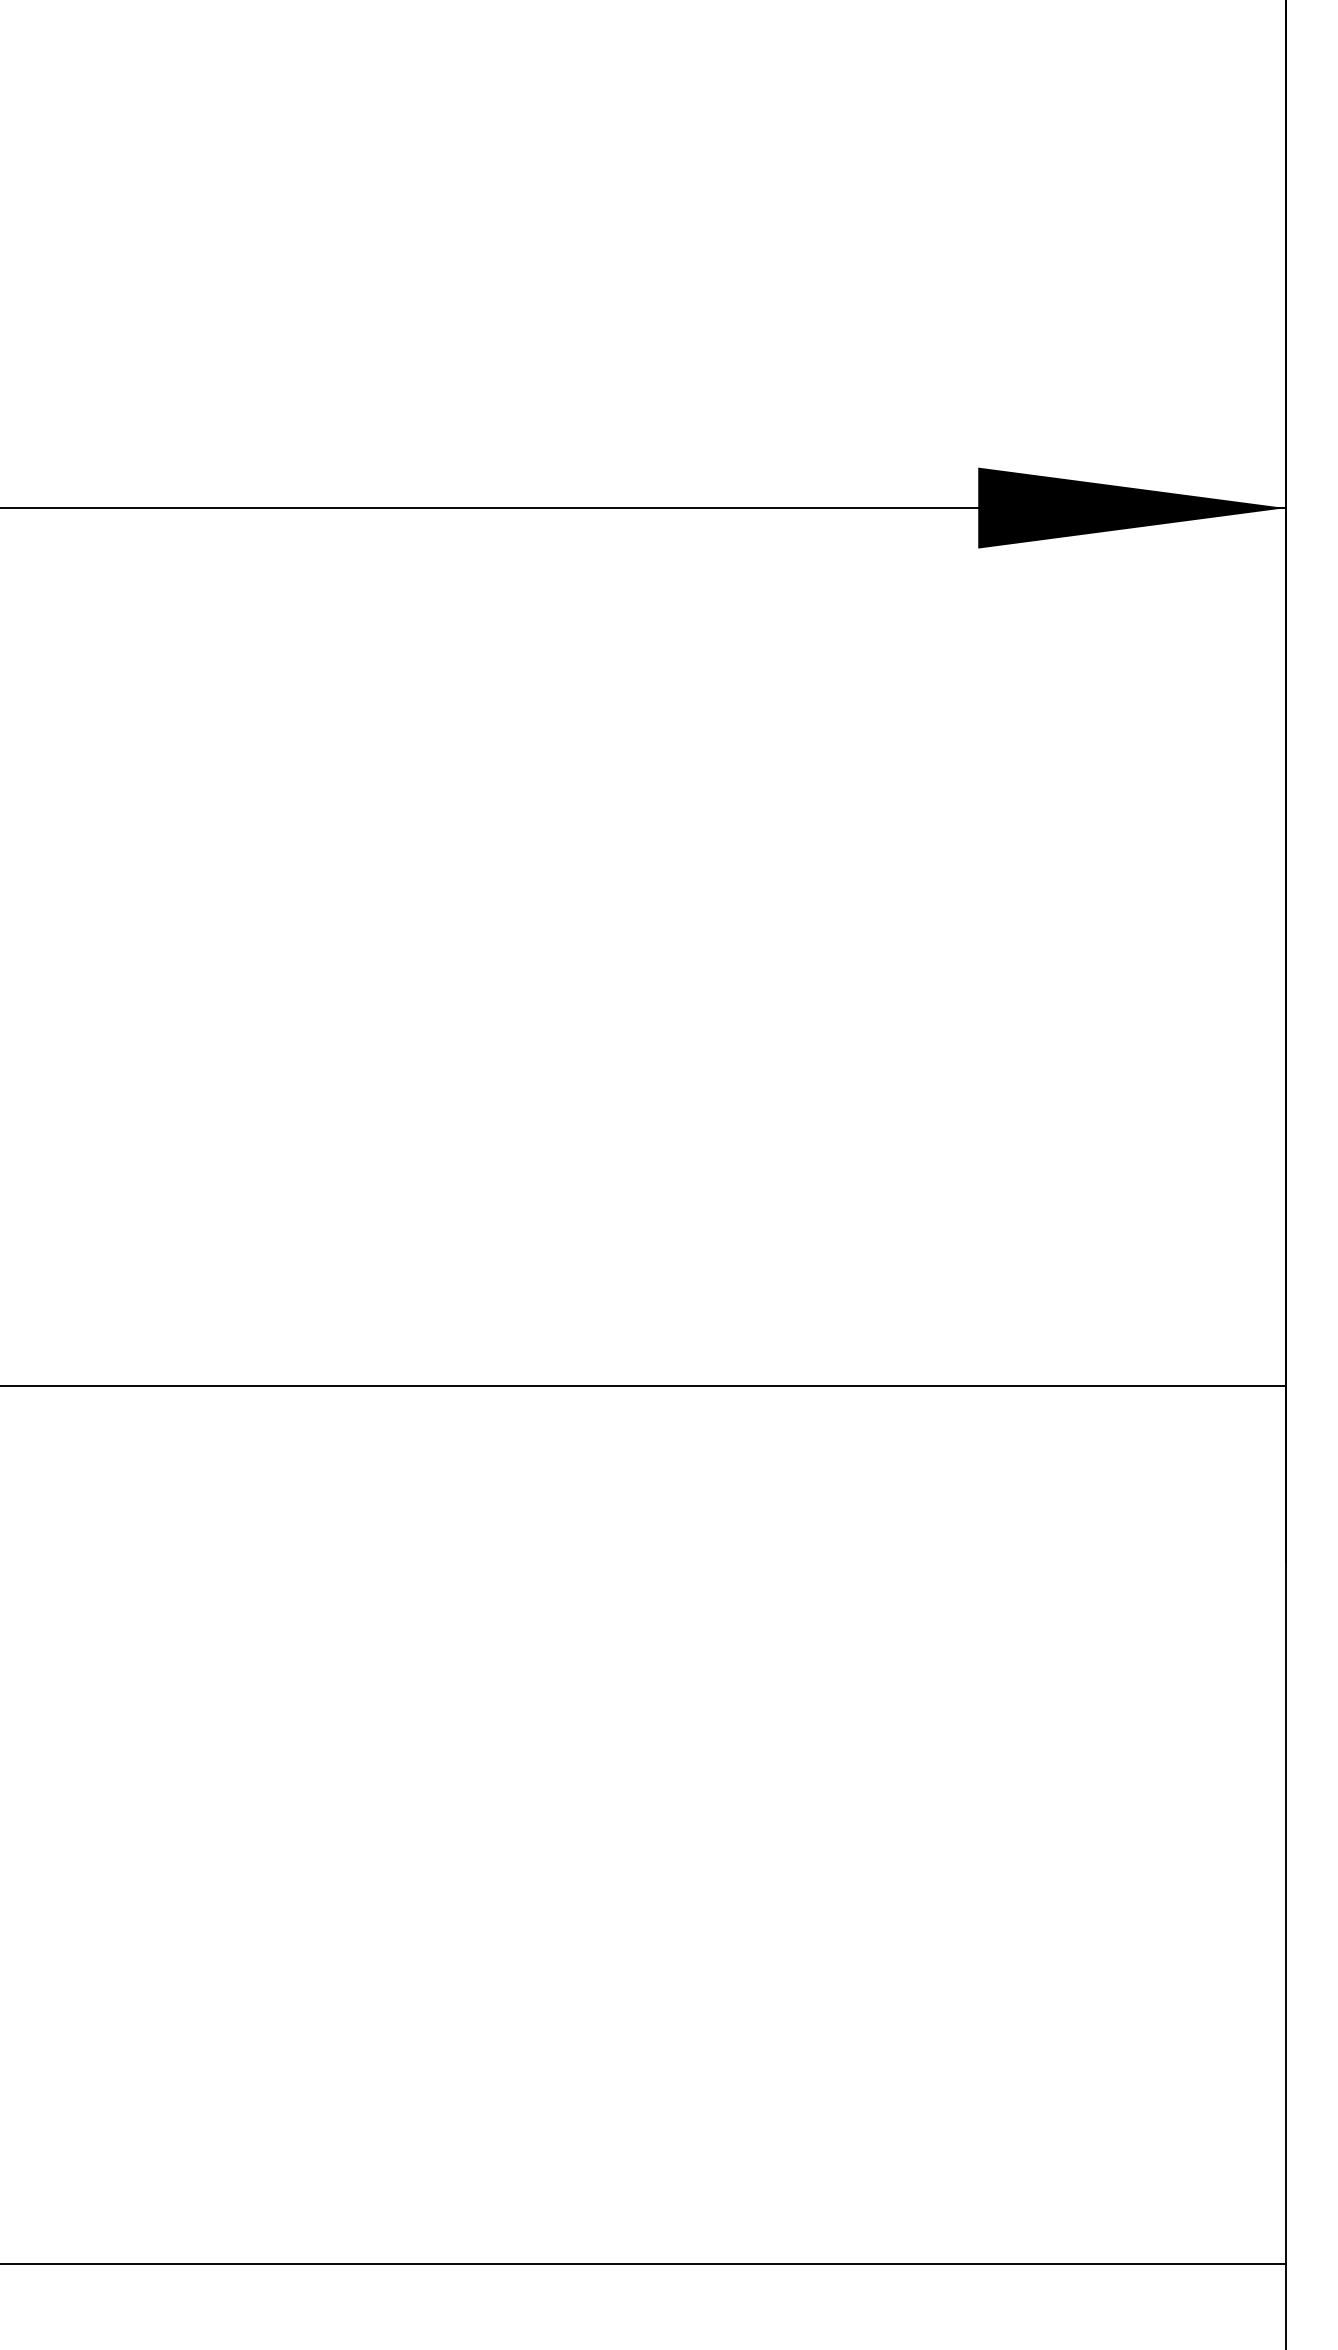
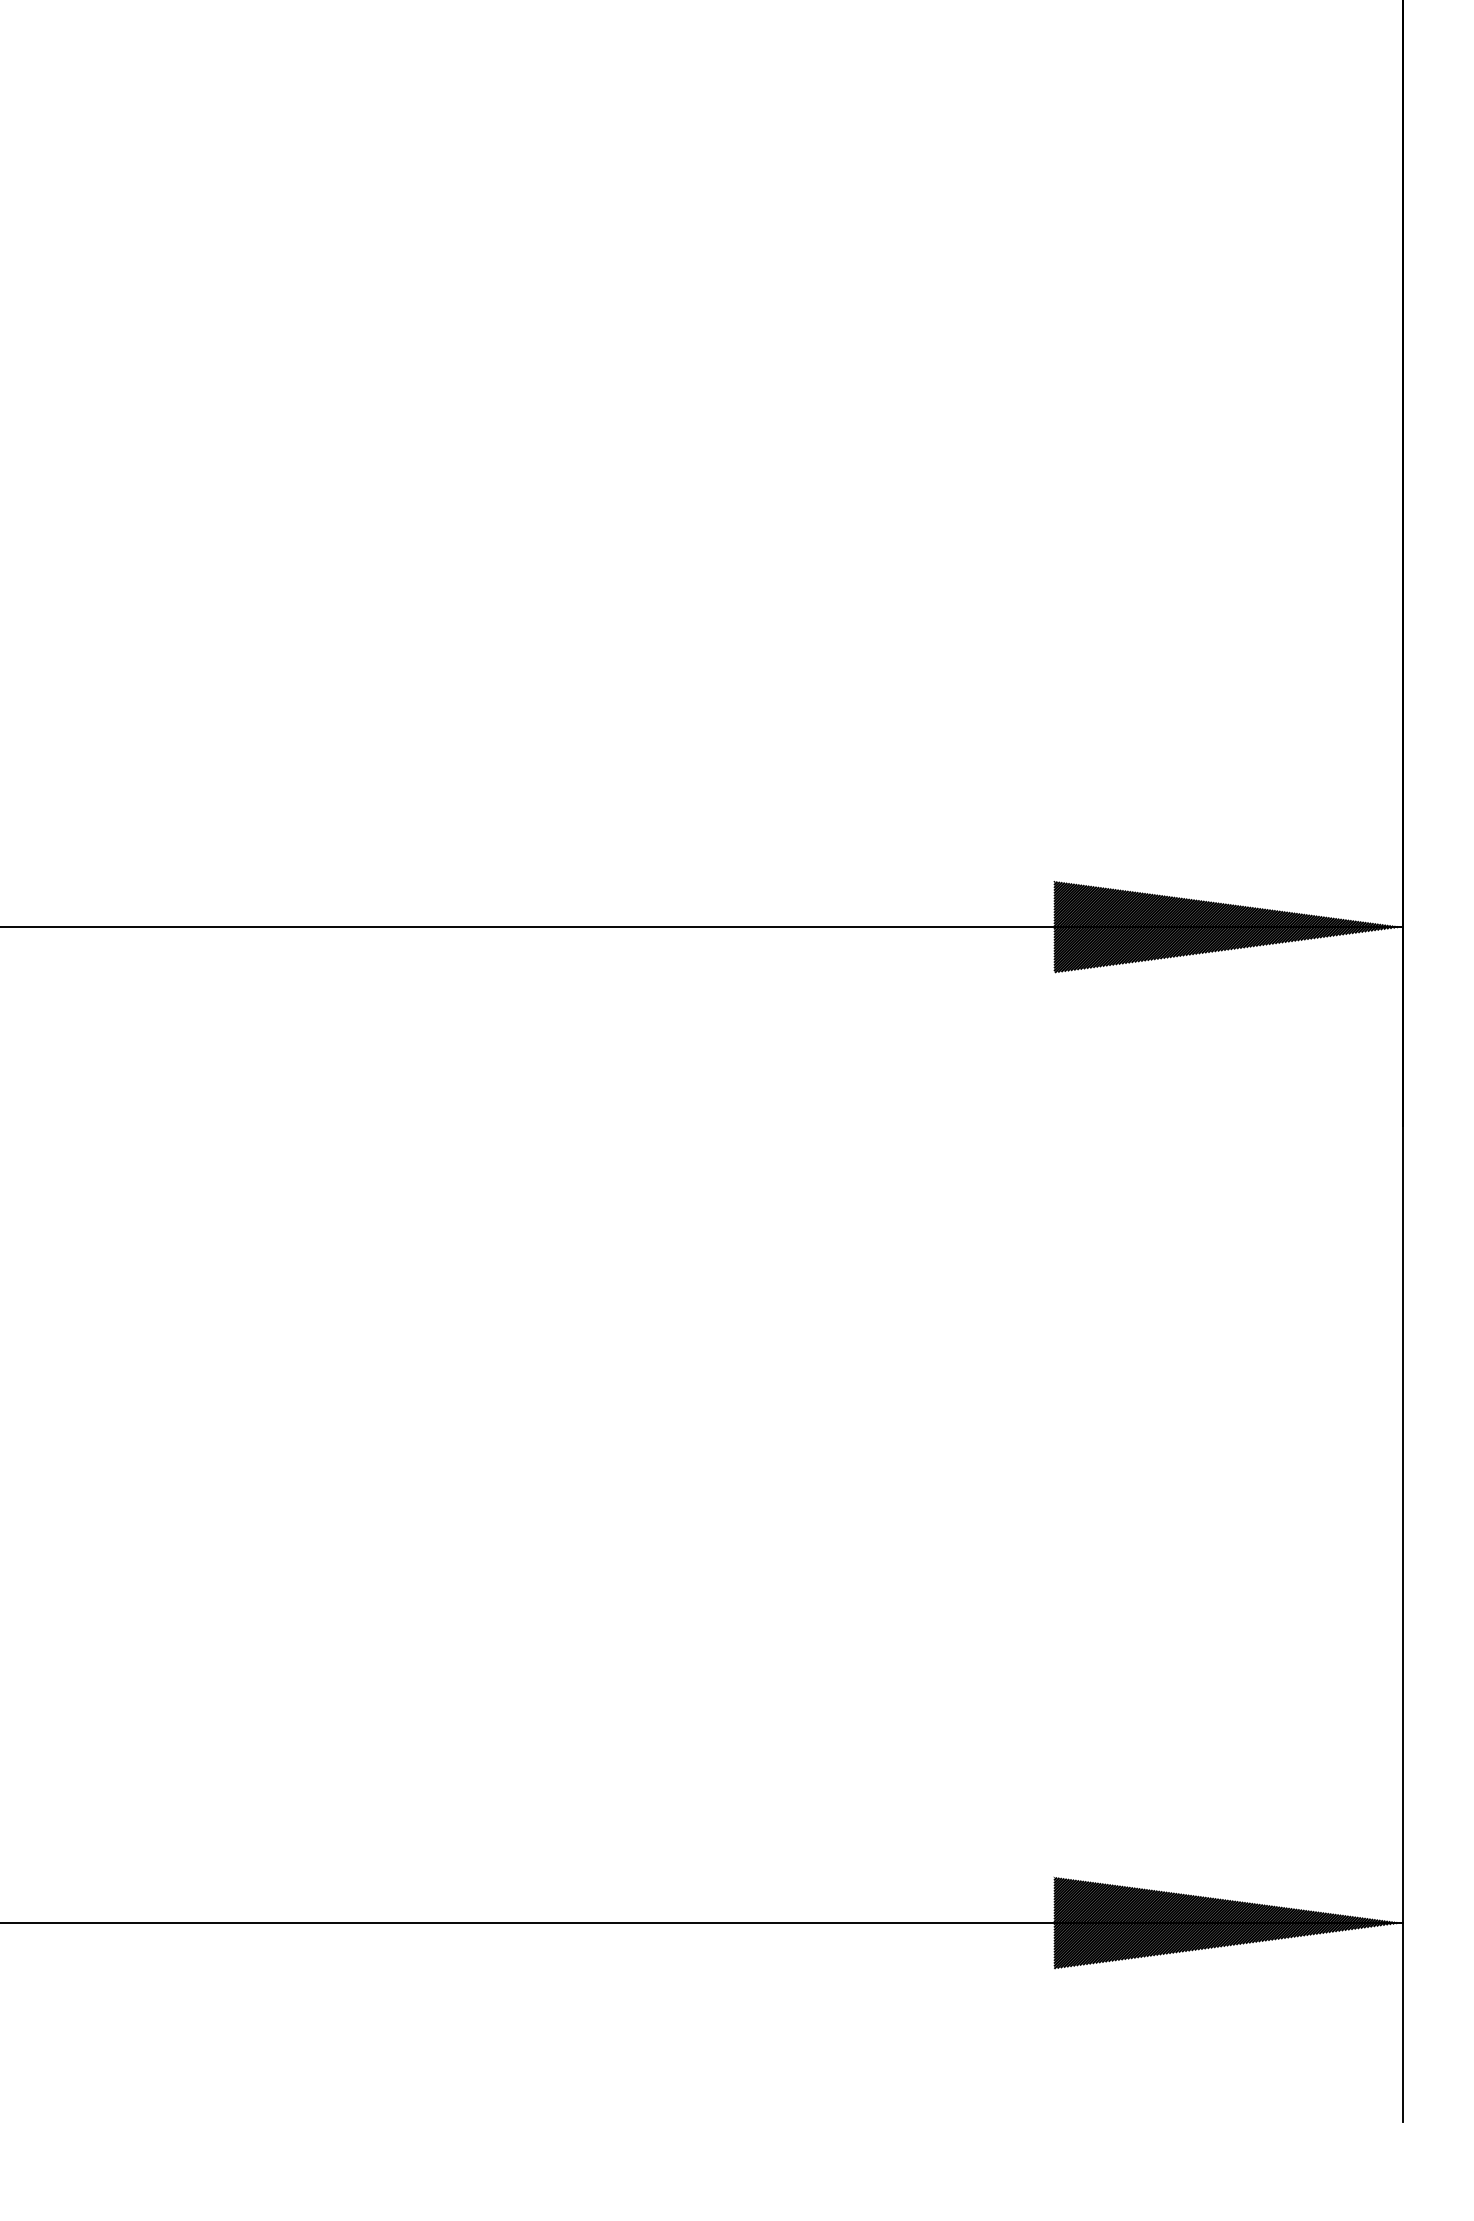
hatch: (1130, 1385) -> (1226, 926), added
hatch: (1131, 2264) -> (1227, 1923), added

